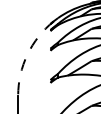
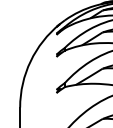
arc: (27, 54) -> (30, 61), dashed -> solid

